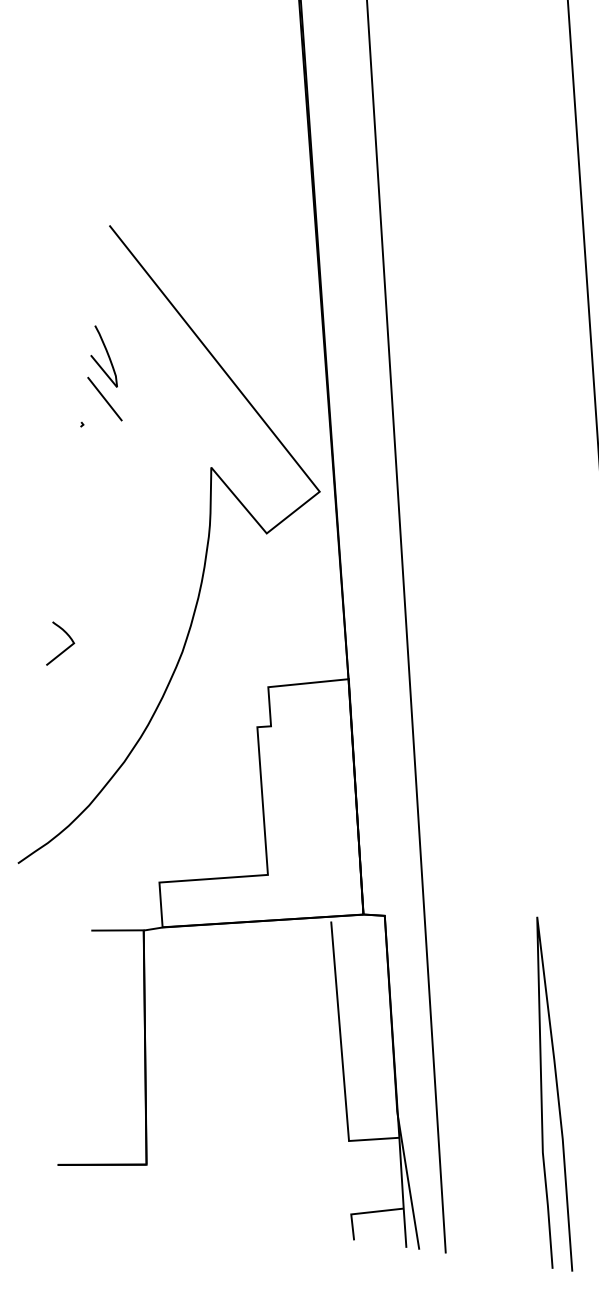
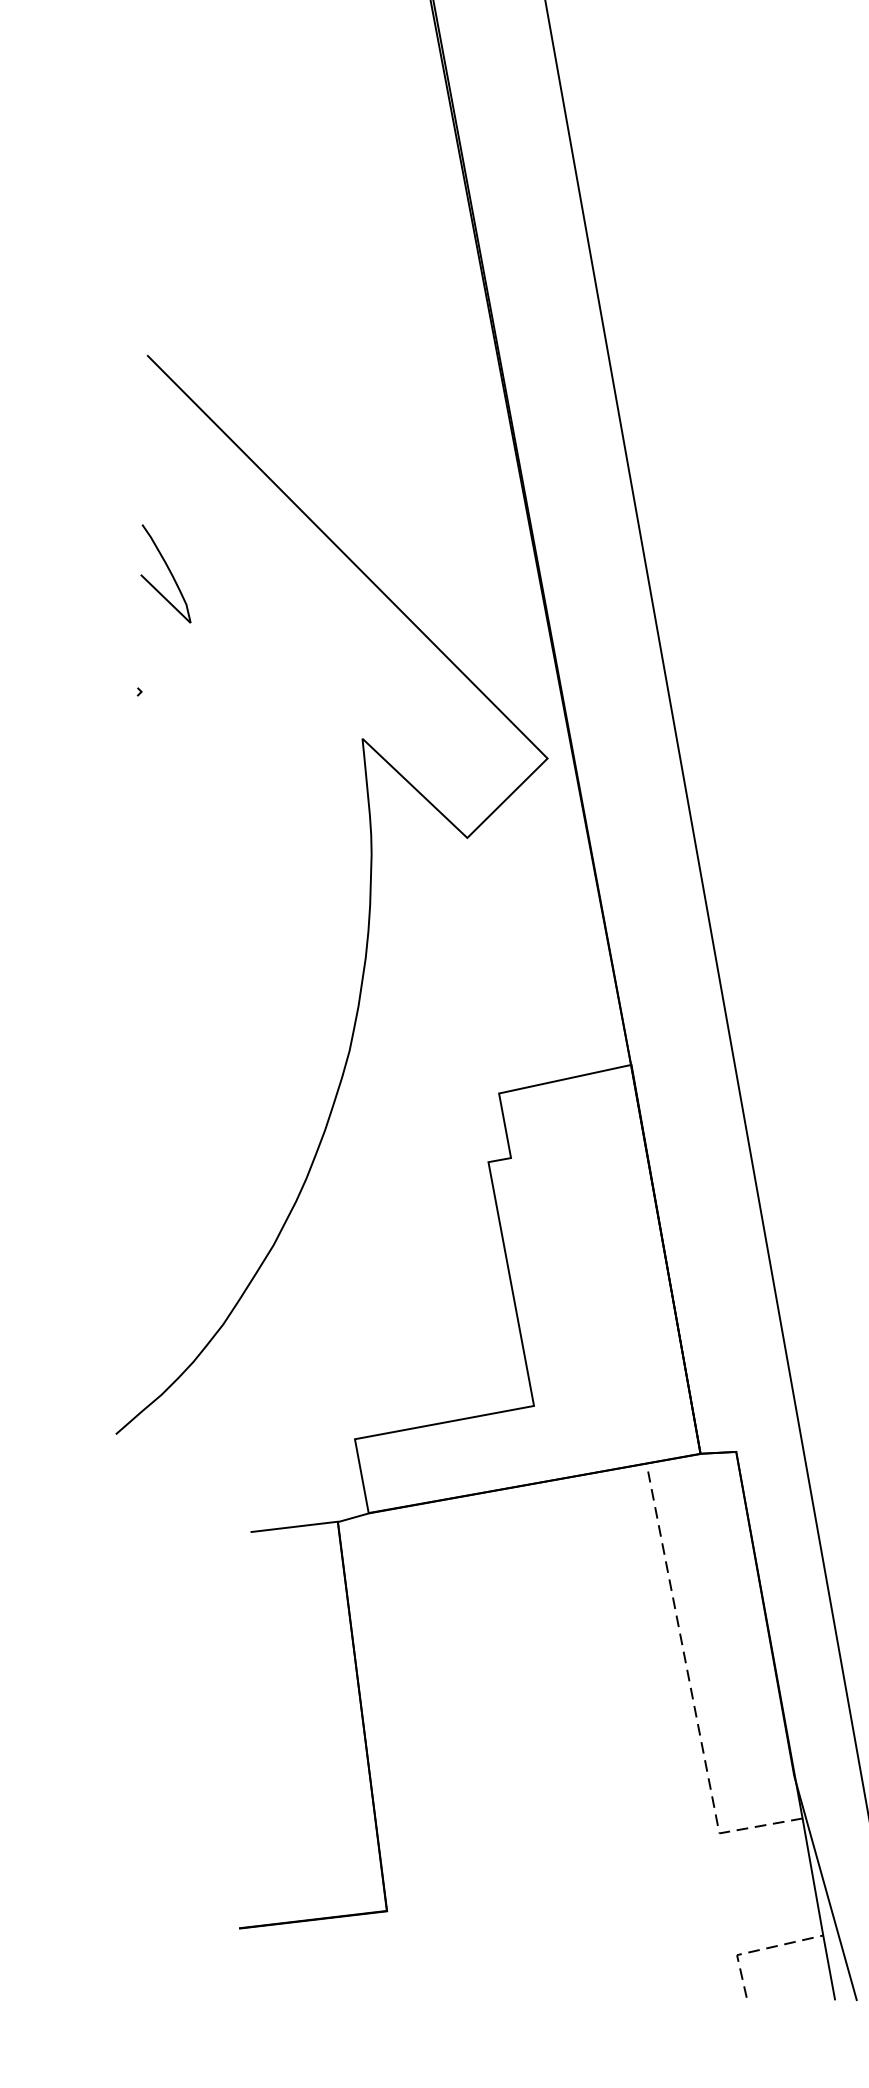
line: (104, 398) -> (171, 644), removed
curve: (65, 648) -> (154, 1067), removed
line: (342, 1056) -> (692, 1694), solid -> dashed
line: (364, 1212) -> (758, 1949), solid -> dashed

